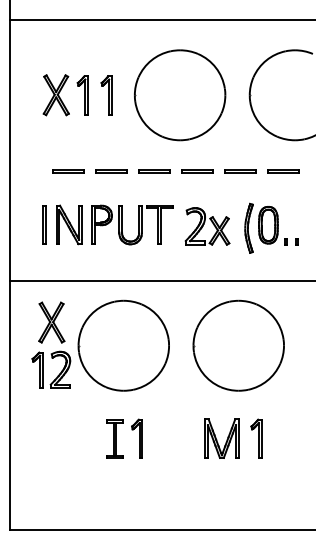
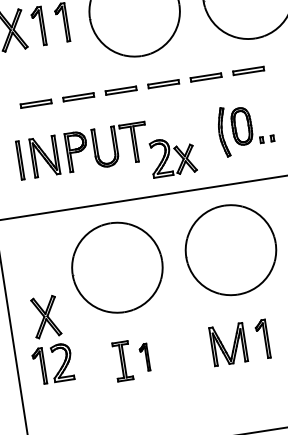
part: (207, 226) -> (172, 156), moved
part: (55, 351) -> (54, 345), moved
part: (136, 438) -> (144, 357), size x0.7

